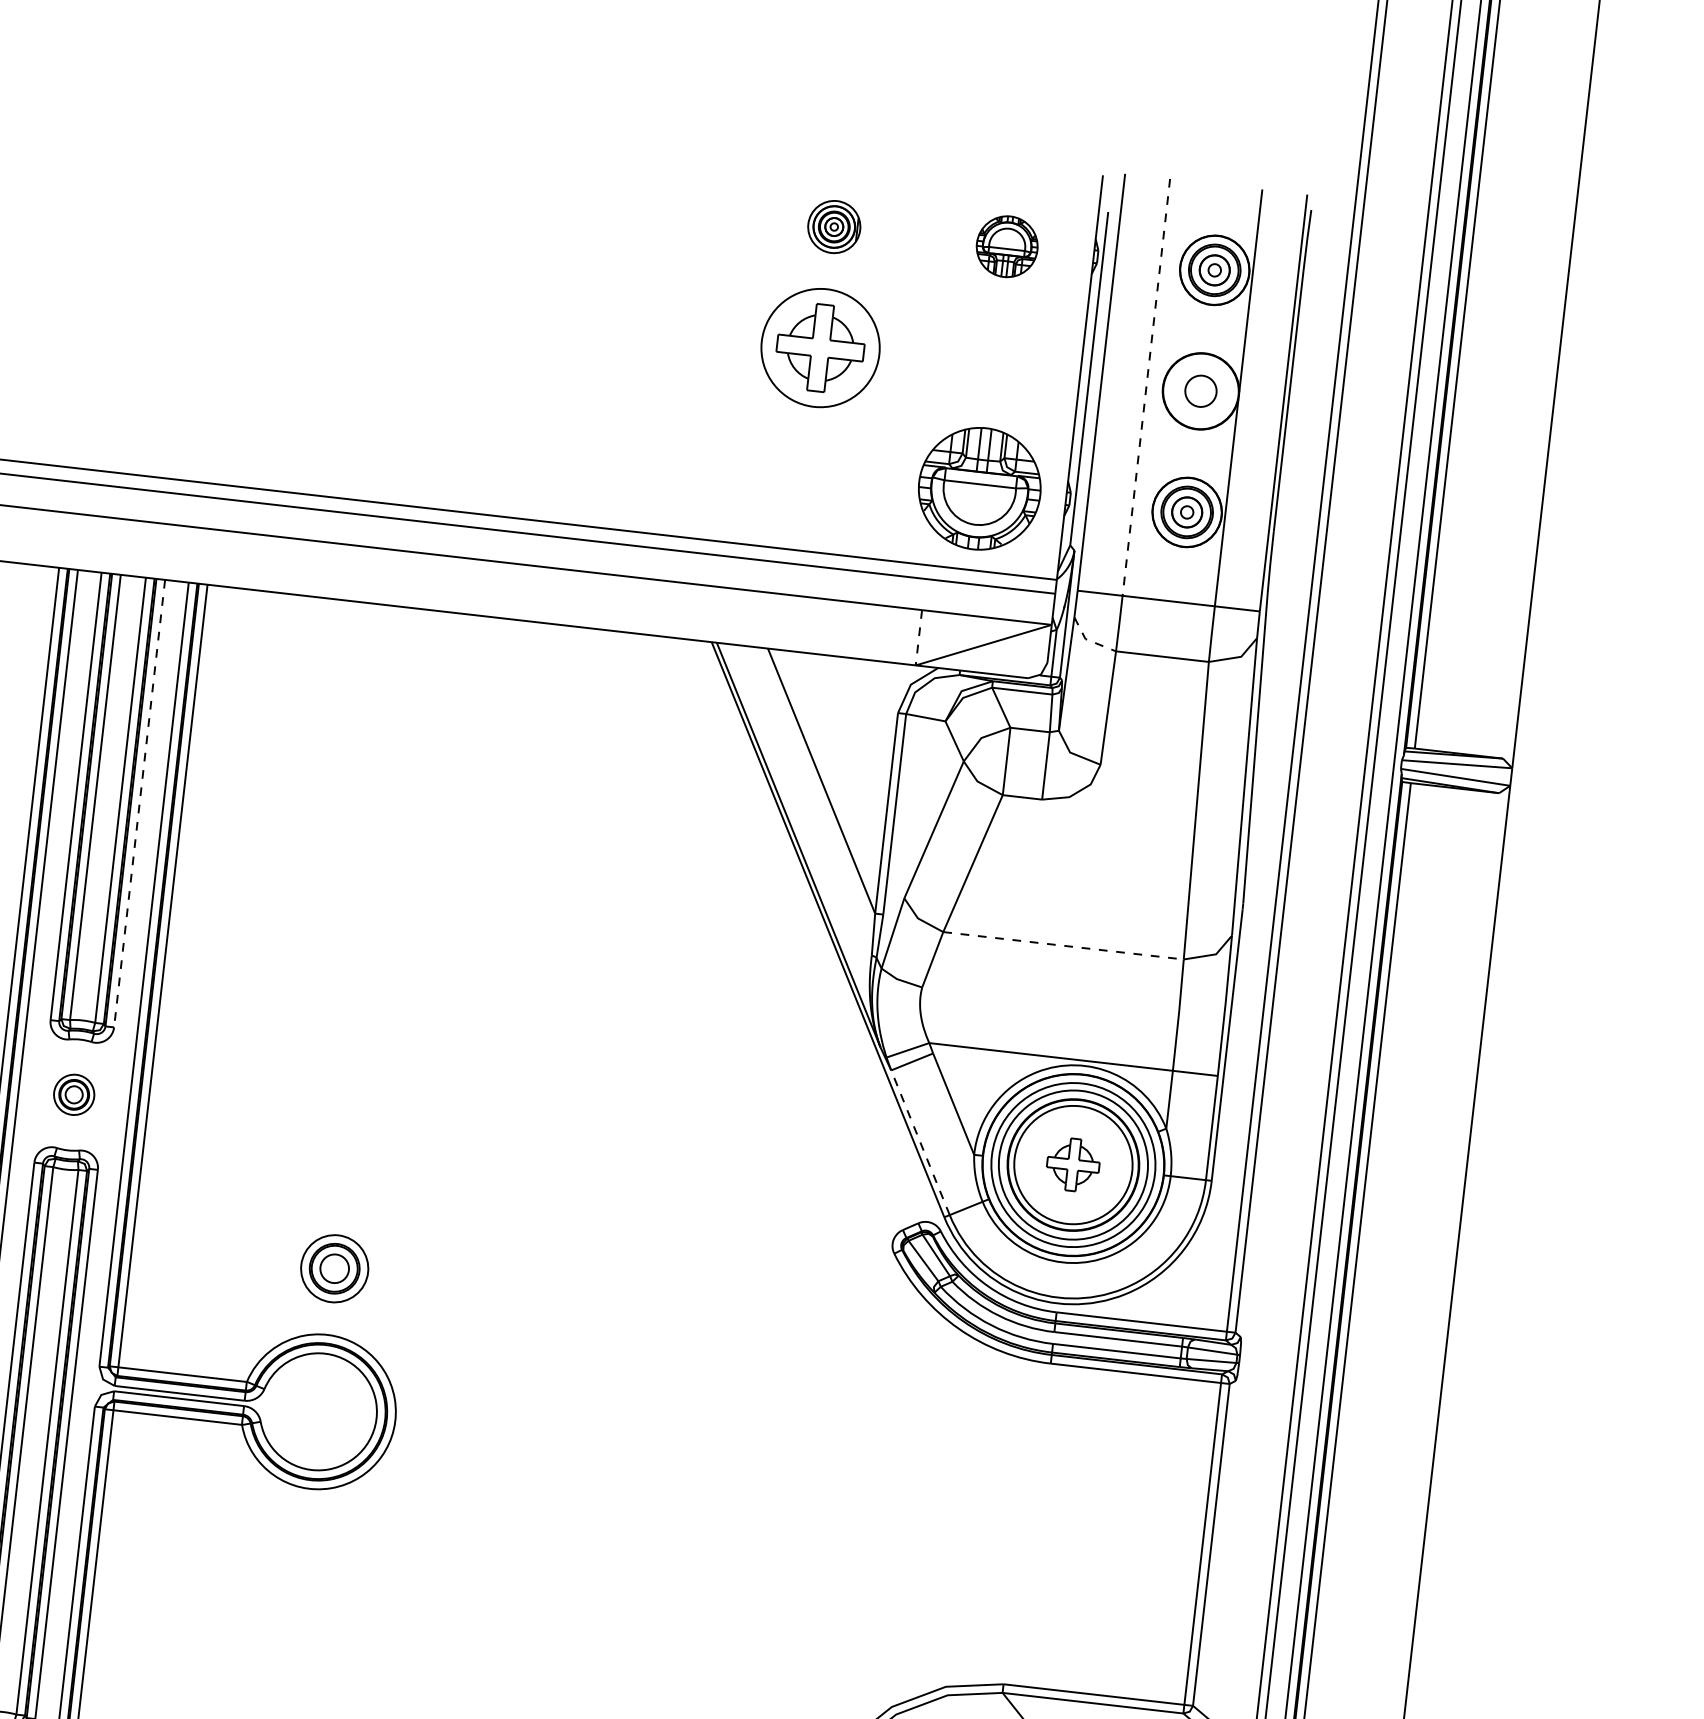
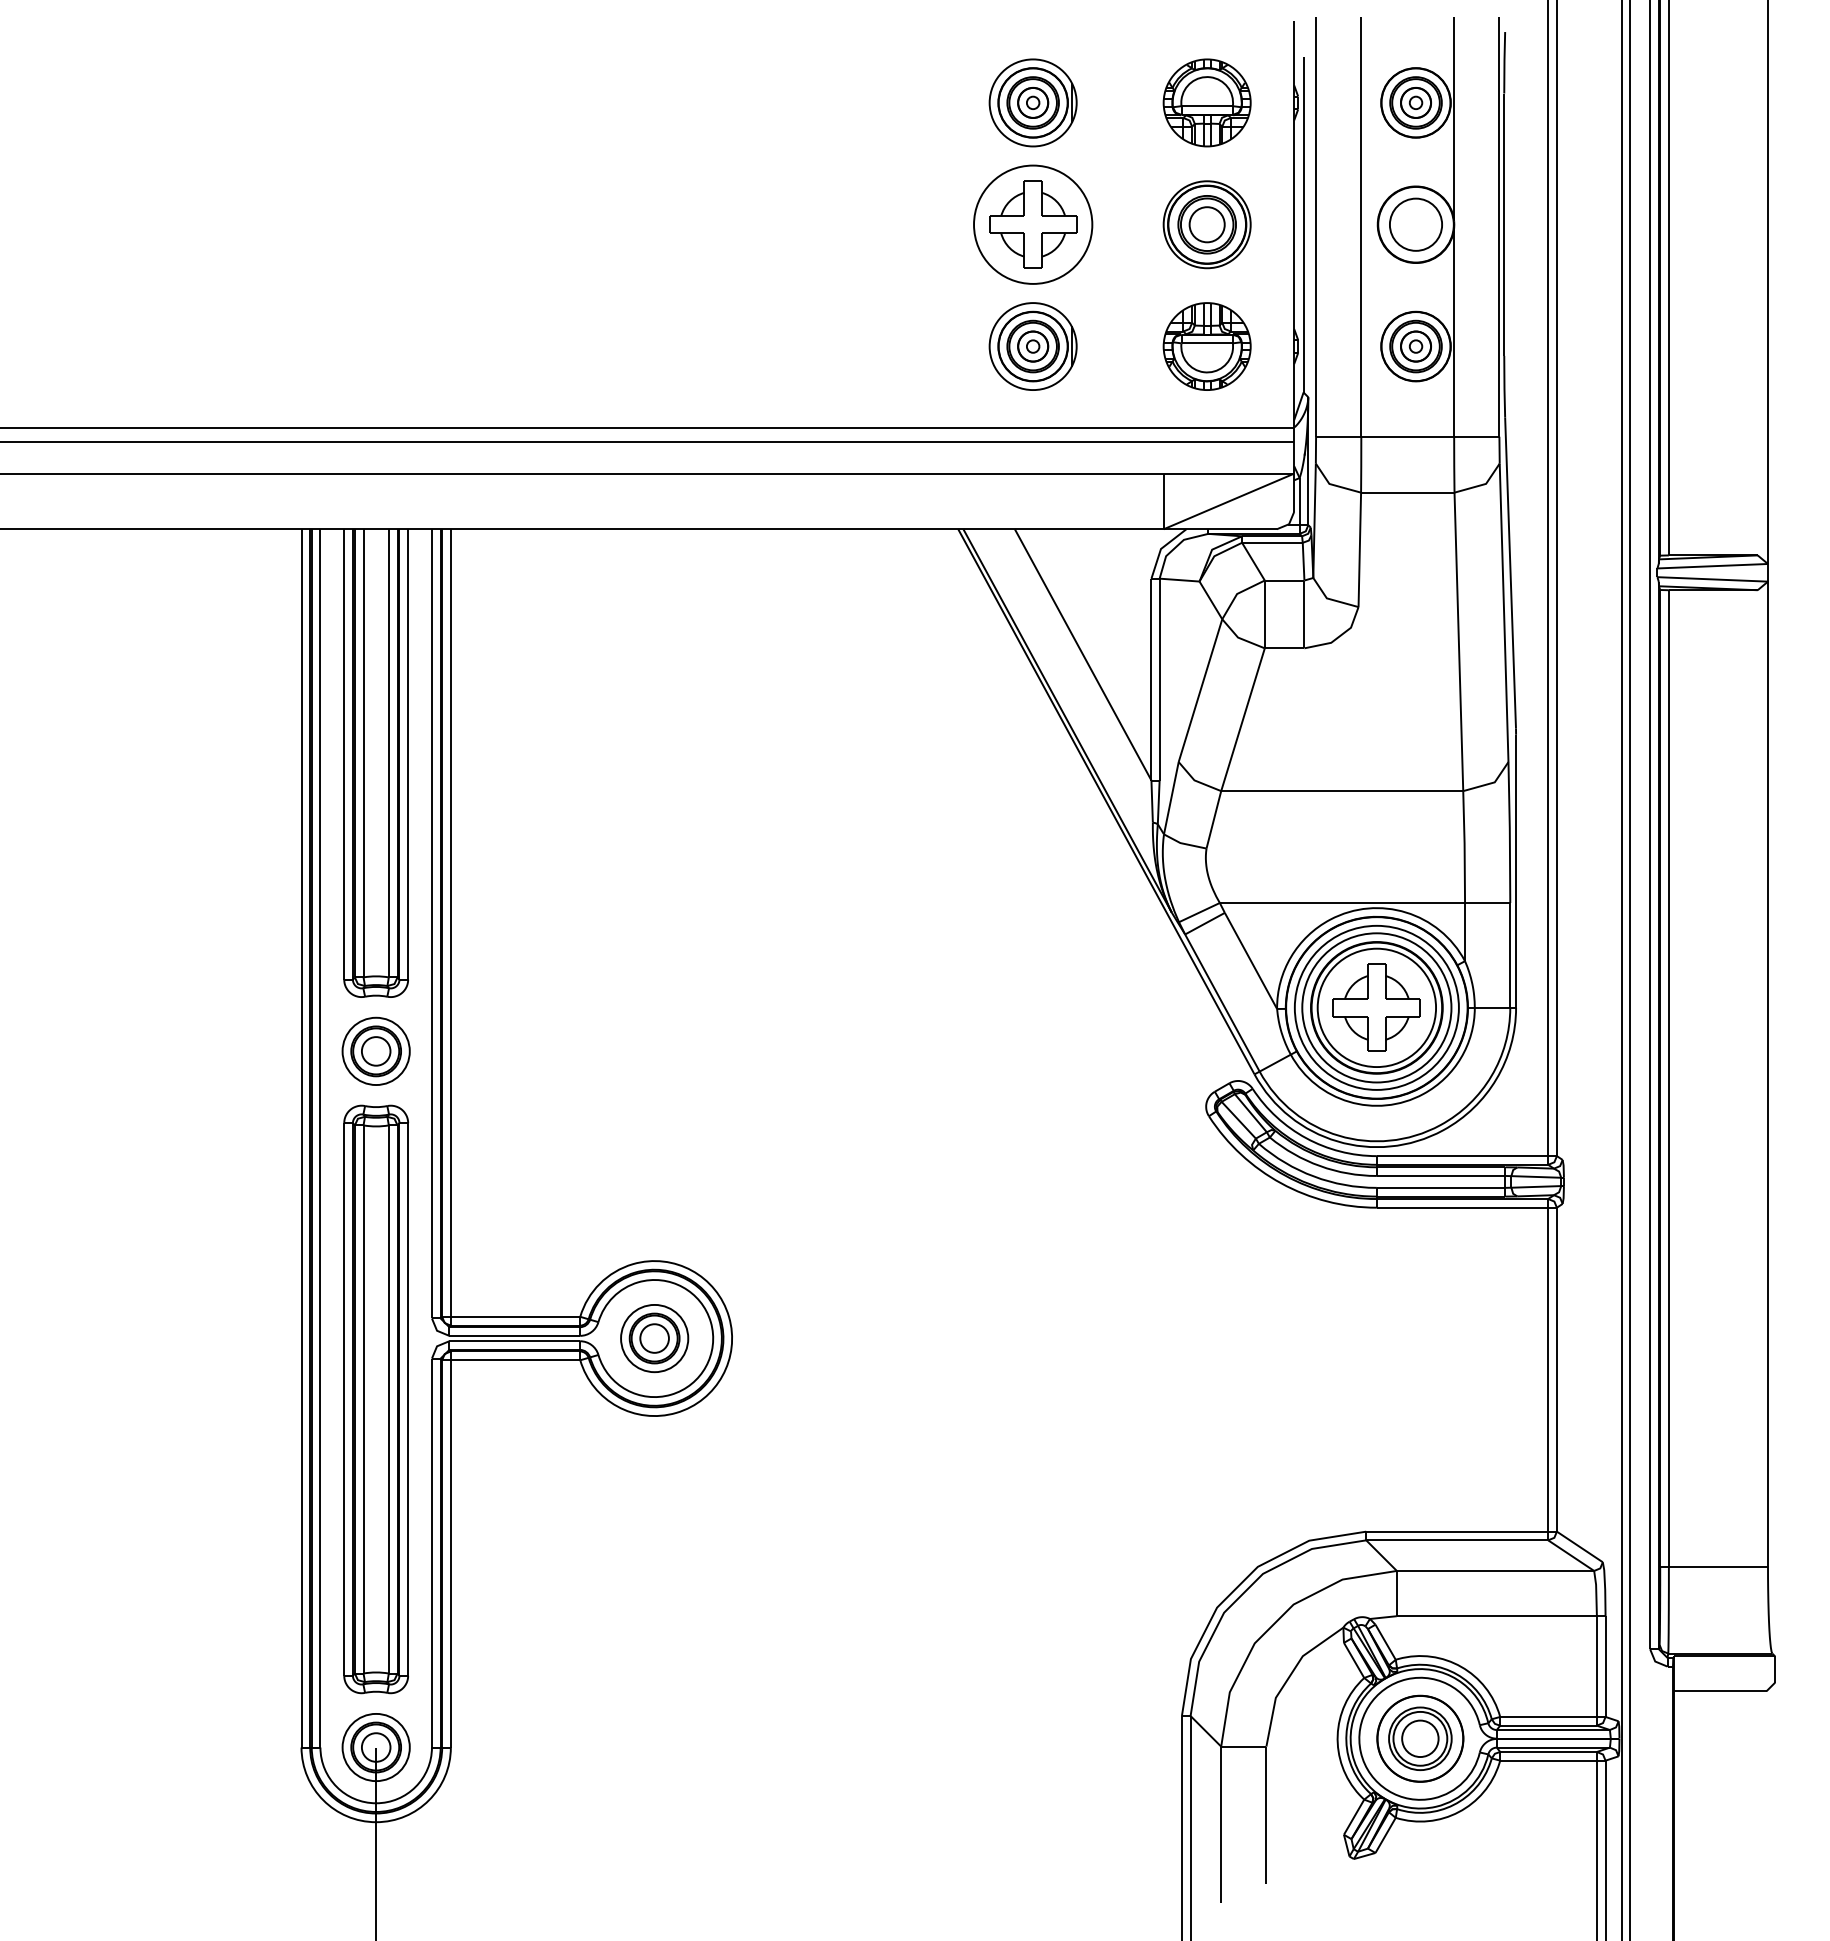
part: (833, 226) -> (1032, 102), size x1.67
part: (1006, 246) -> (1206, 102), size x1.43
part: (992, 367) -> (1206, 224), added
line: (1146, 386) -> (1361, 226), dashed -> solid
part: (1200, 391) -> (1415, 224), size x1.67
part: (806, 468) -> (1032, 346), added
part: (979, 488) -> (1206, 346), size x0.71
line: (918, 637) -> (1163, 501), dashed -> solid
line: (1089, 641) -> (1333, 485), dashed -> solid
line: (139, 804) -> (408, 755), dashed -> solid
line: (1063, 946) -> (1342, 791), dashed -> solid
part: (73, 1094) -> (375, 1050), size x1.67
line: (920, 1142) -> (1222, 1002), dashed -> solid
part: (1073, 1164) -> (1376, 1007), size x1.67
part: (334, 1268) -> (654, 1338), moved

